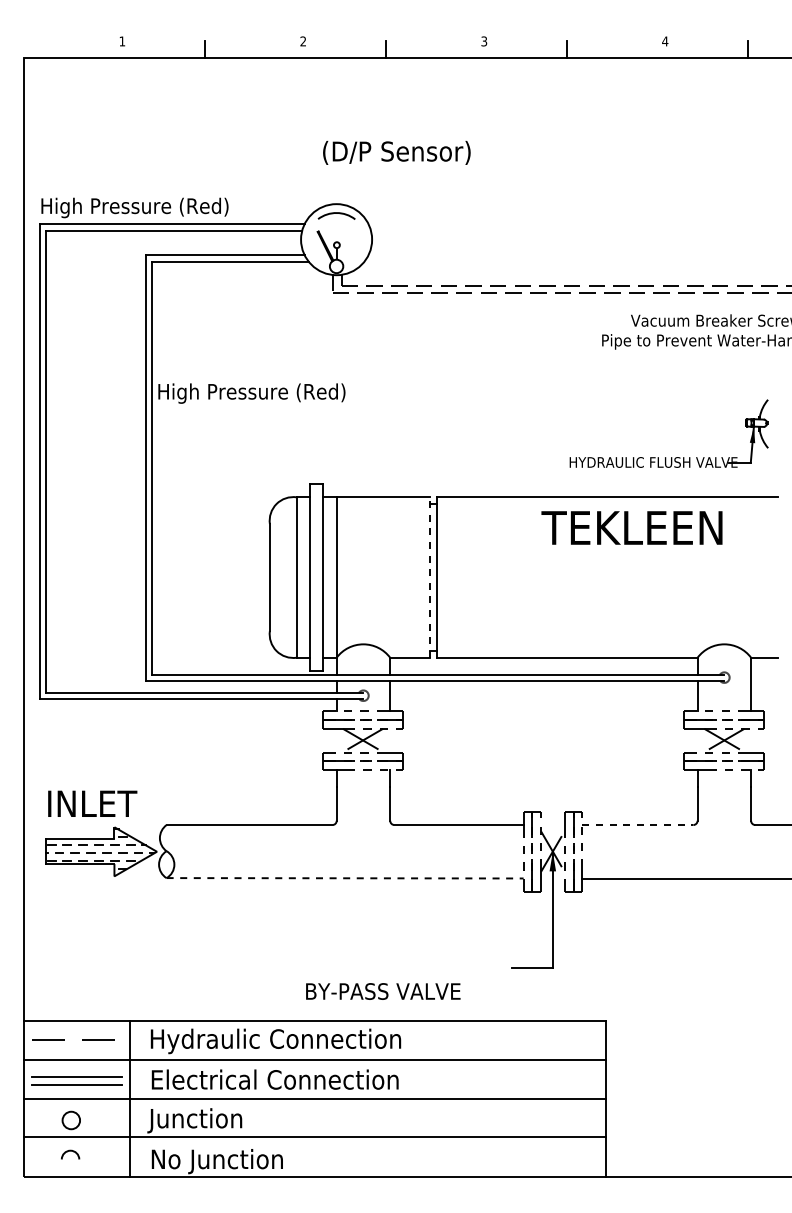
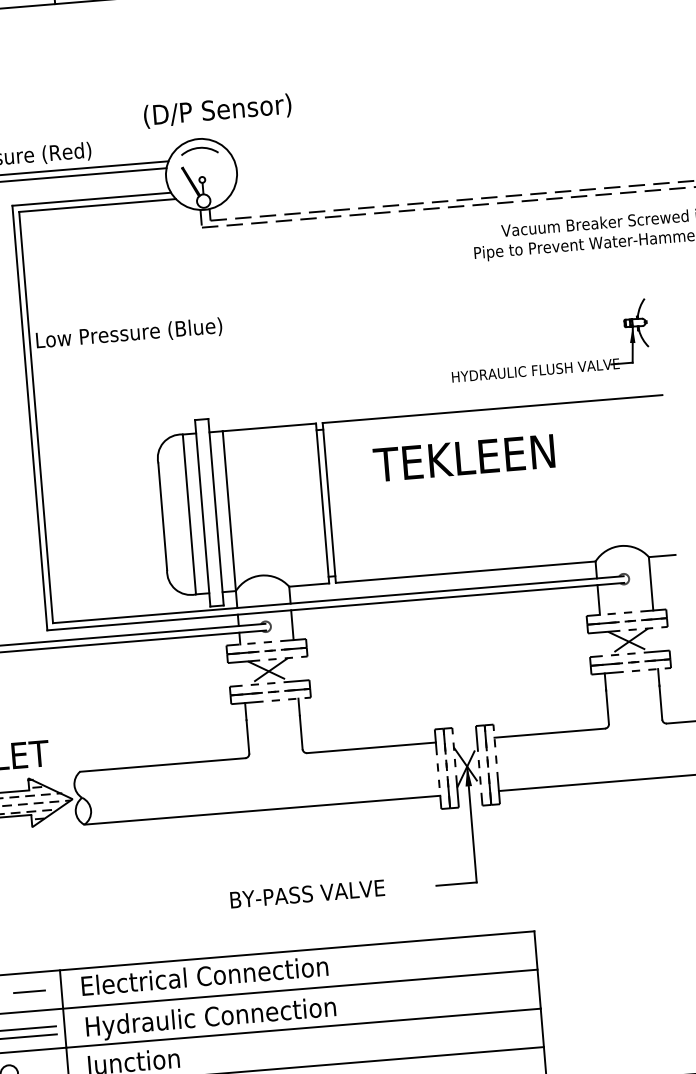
text: (396, 152) -> (217, 110), moved
text: (252, 393) -> (130, 334), High Pressure (Red) -> Low Pressure (Blue)
text: (631, 527) -> (463, 457), moved
line: (430, 577) -> (322, 503), dashed -> solid
line: (638, 825) -> (550, 733), dashed -> solid
line: (345, 878) -> (262, 810), dashed -> solid
text: (383, 991) -> (307, 893), moved
text: (277, 1041) -> (208, 978), Hydraulic Connection -> Electrical Connection
text: (278, 1081) -> (212, 1018), Electrical Connection -> Hydraulic Connection

